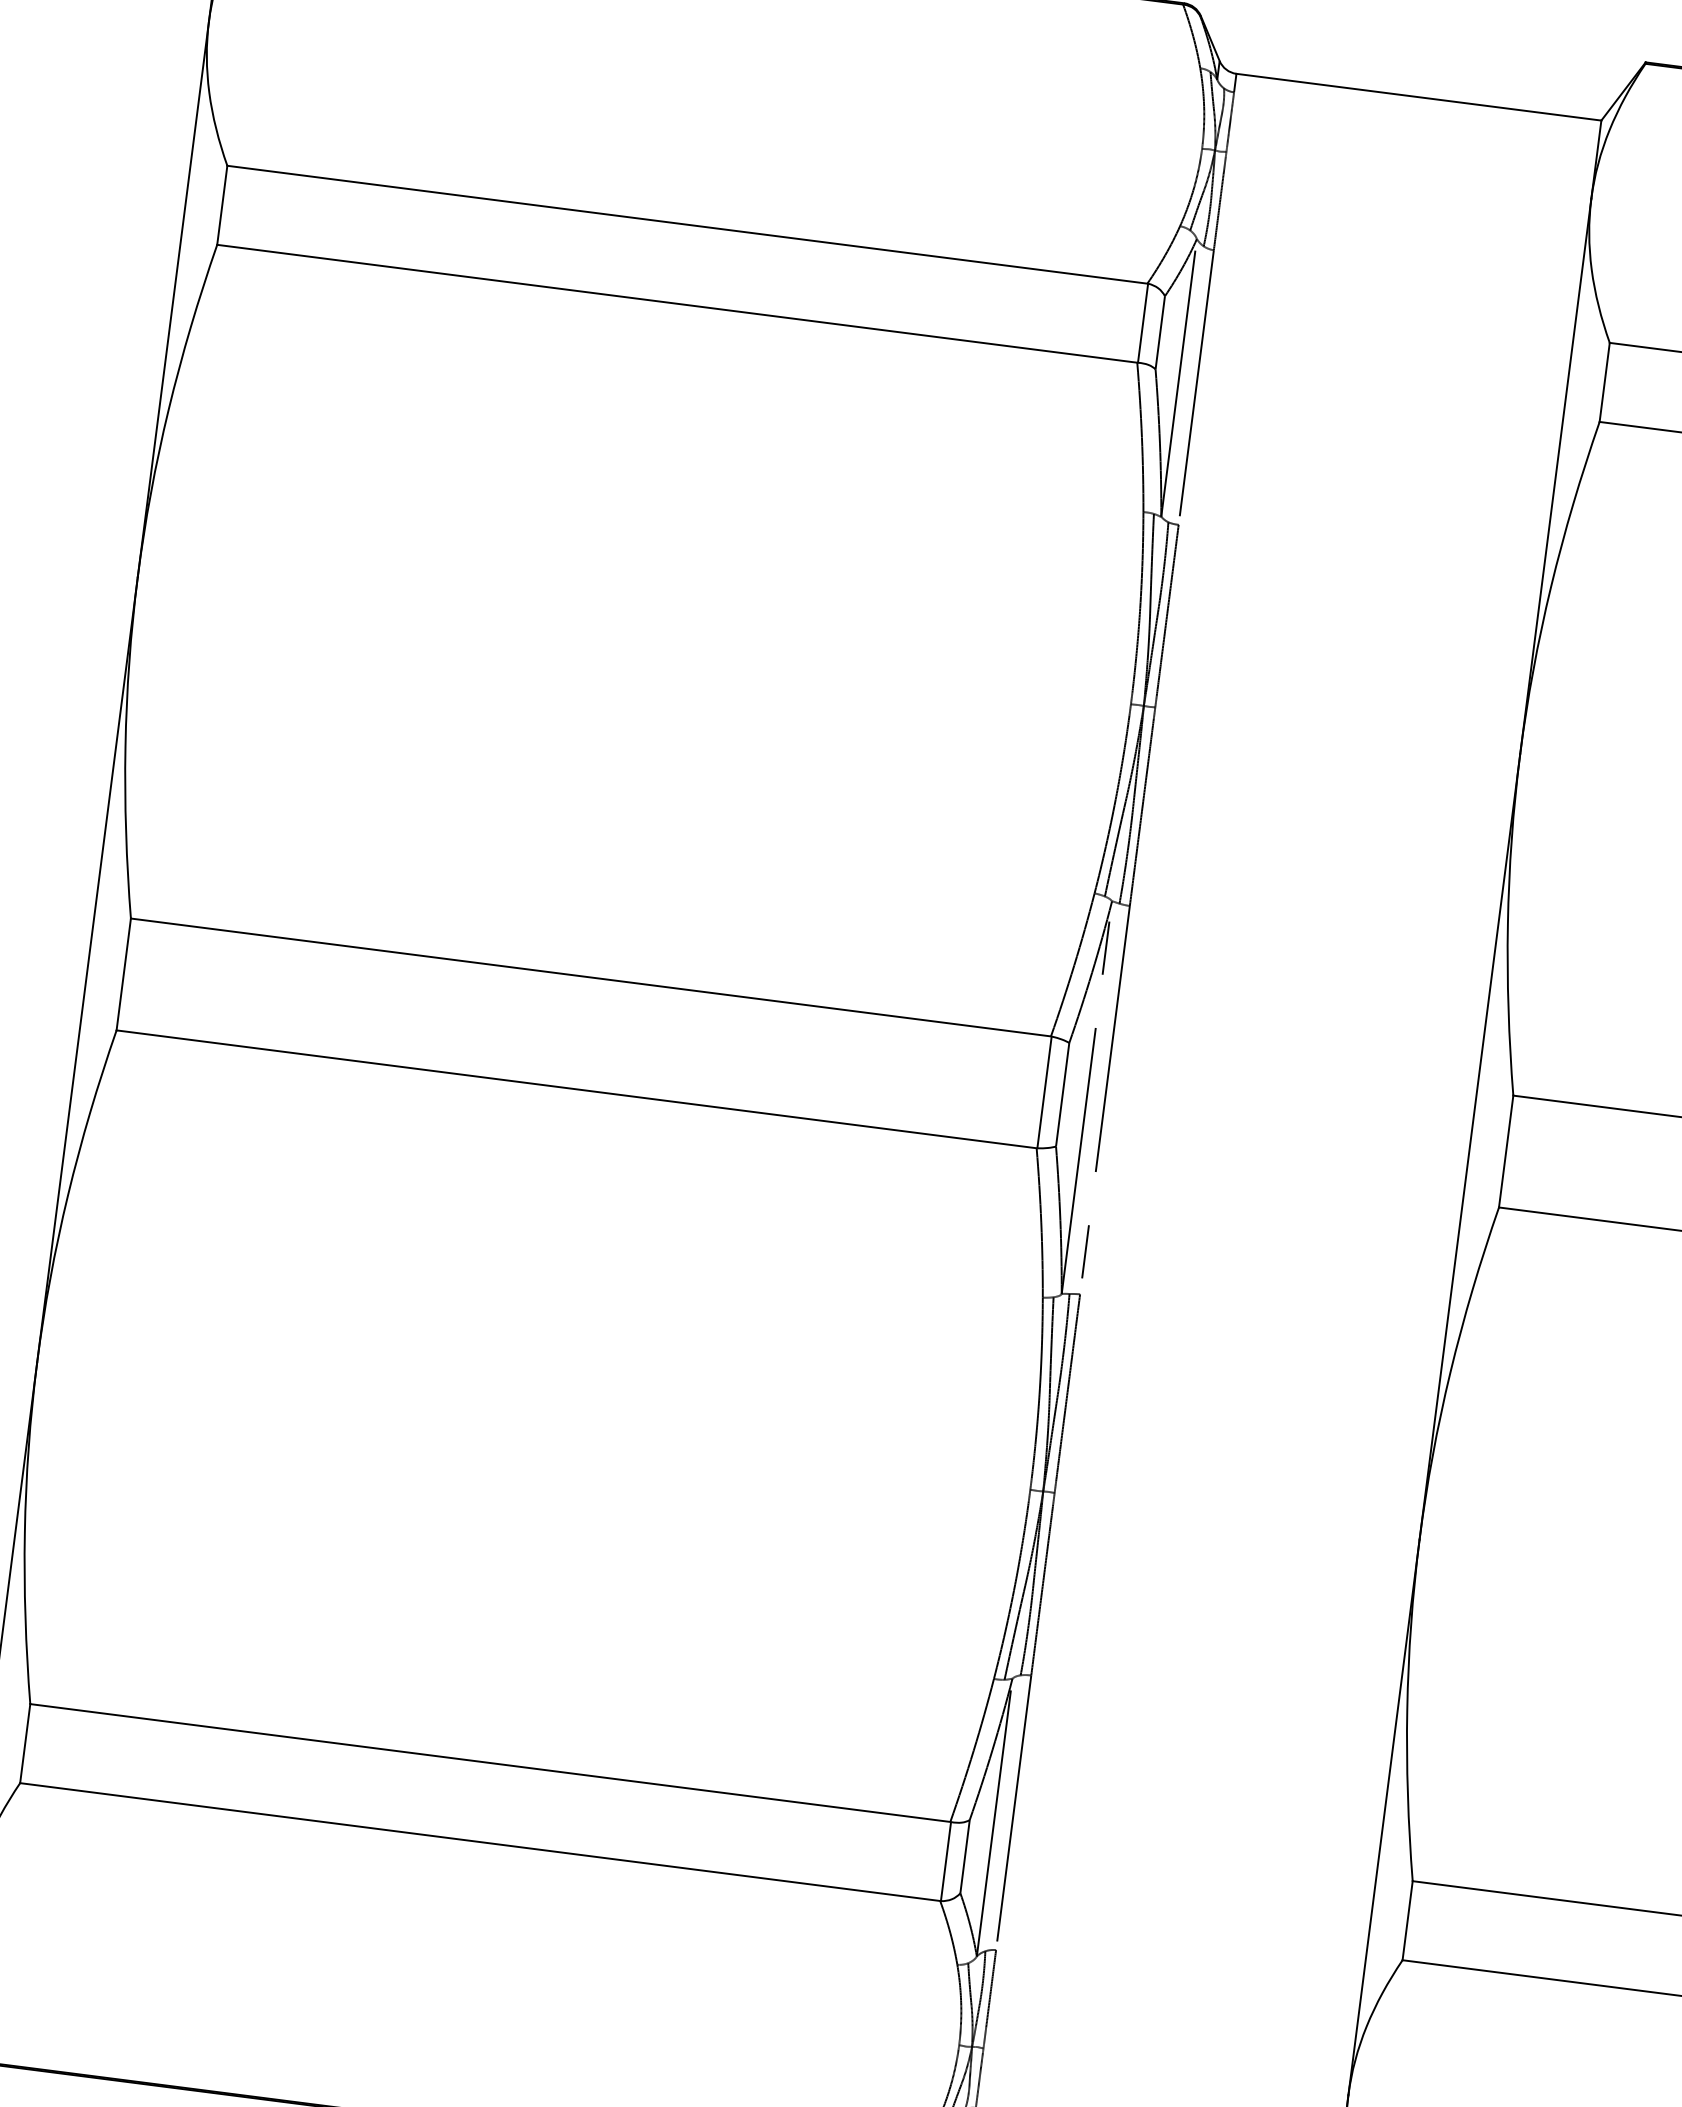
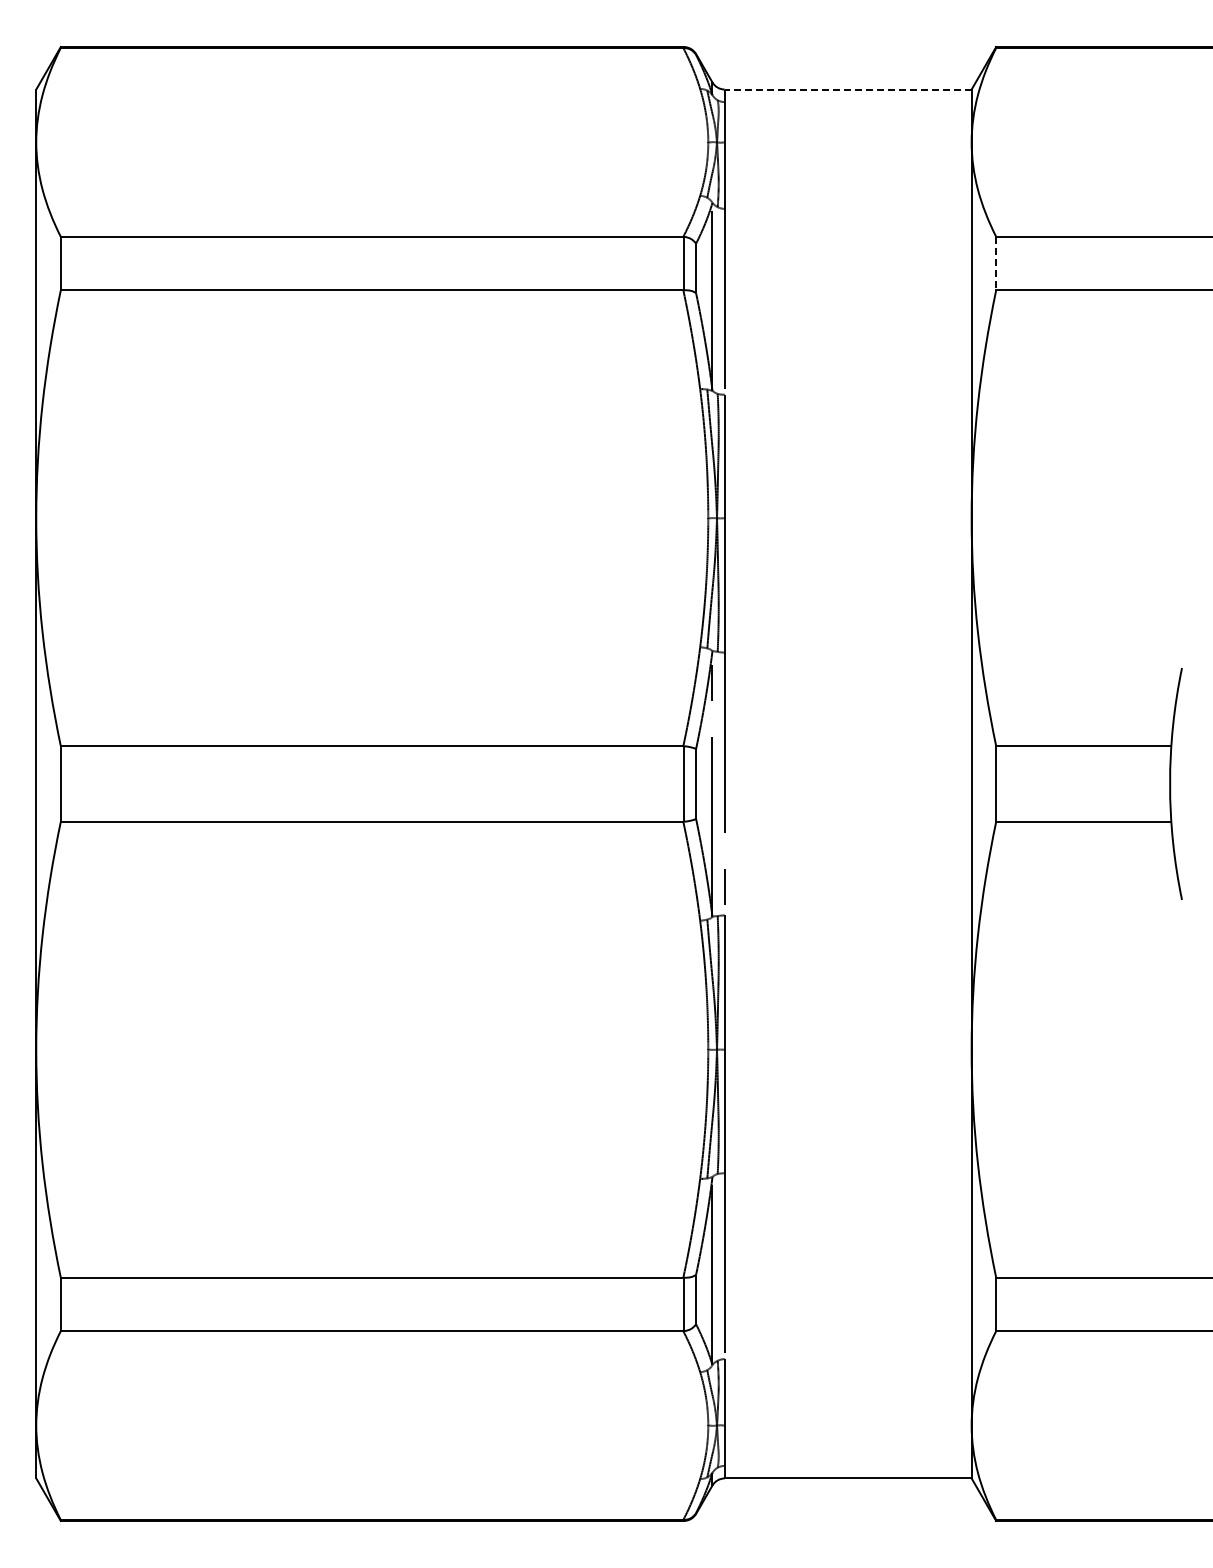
line: (1417, 96) -> (847, 89), solid -> dashed
line: (1605, 382) -> (996, 263), solid -> dashed

